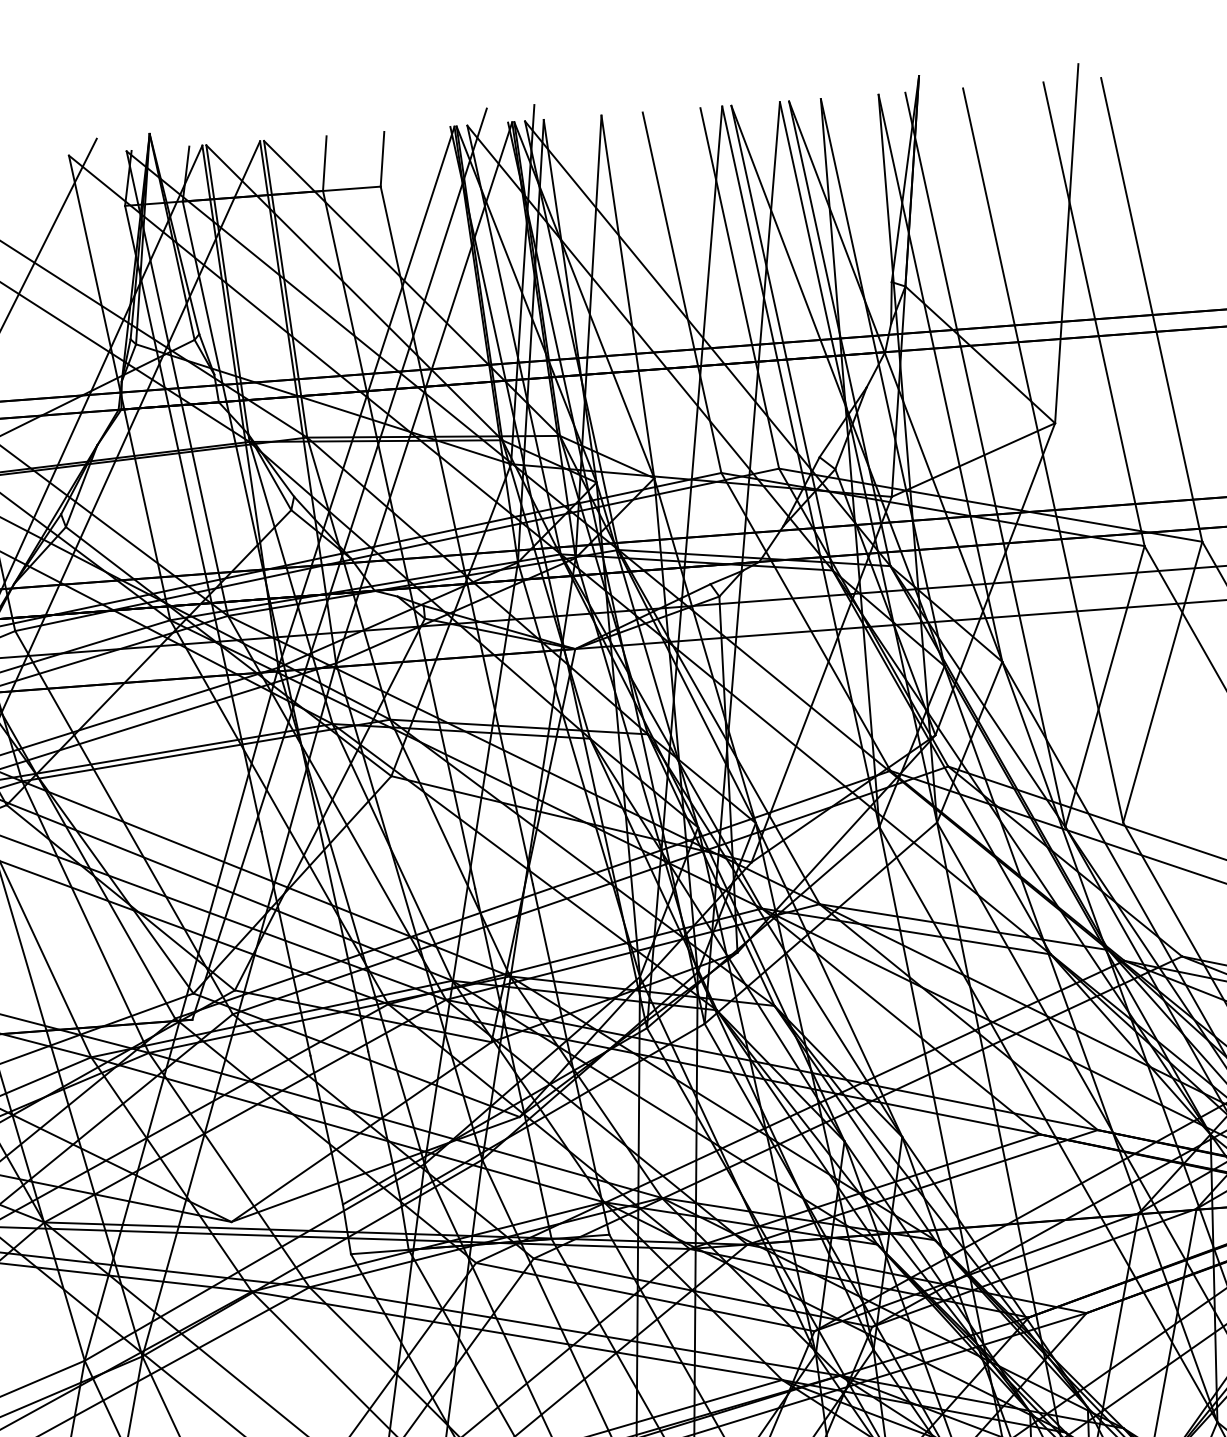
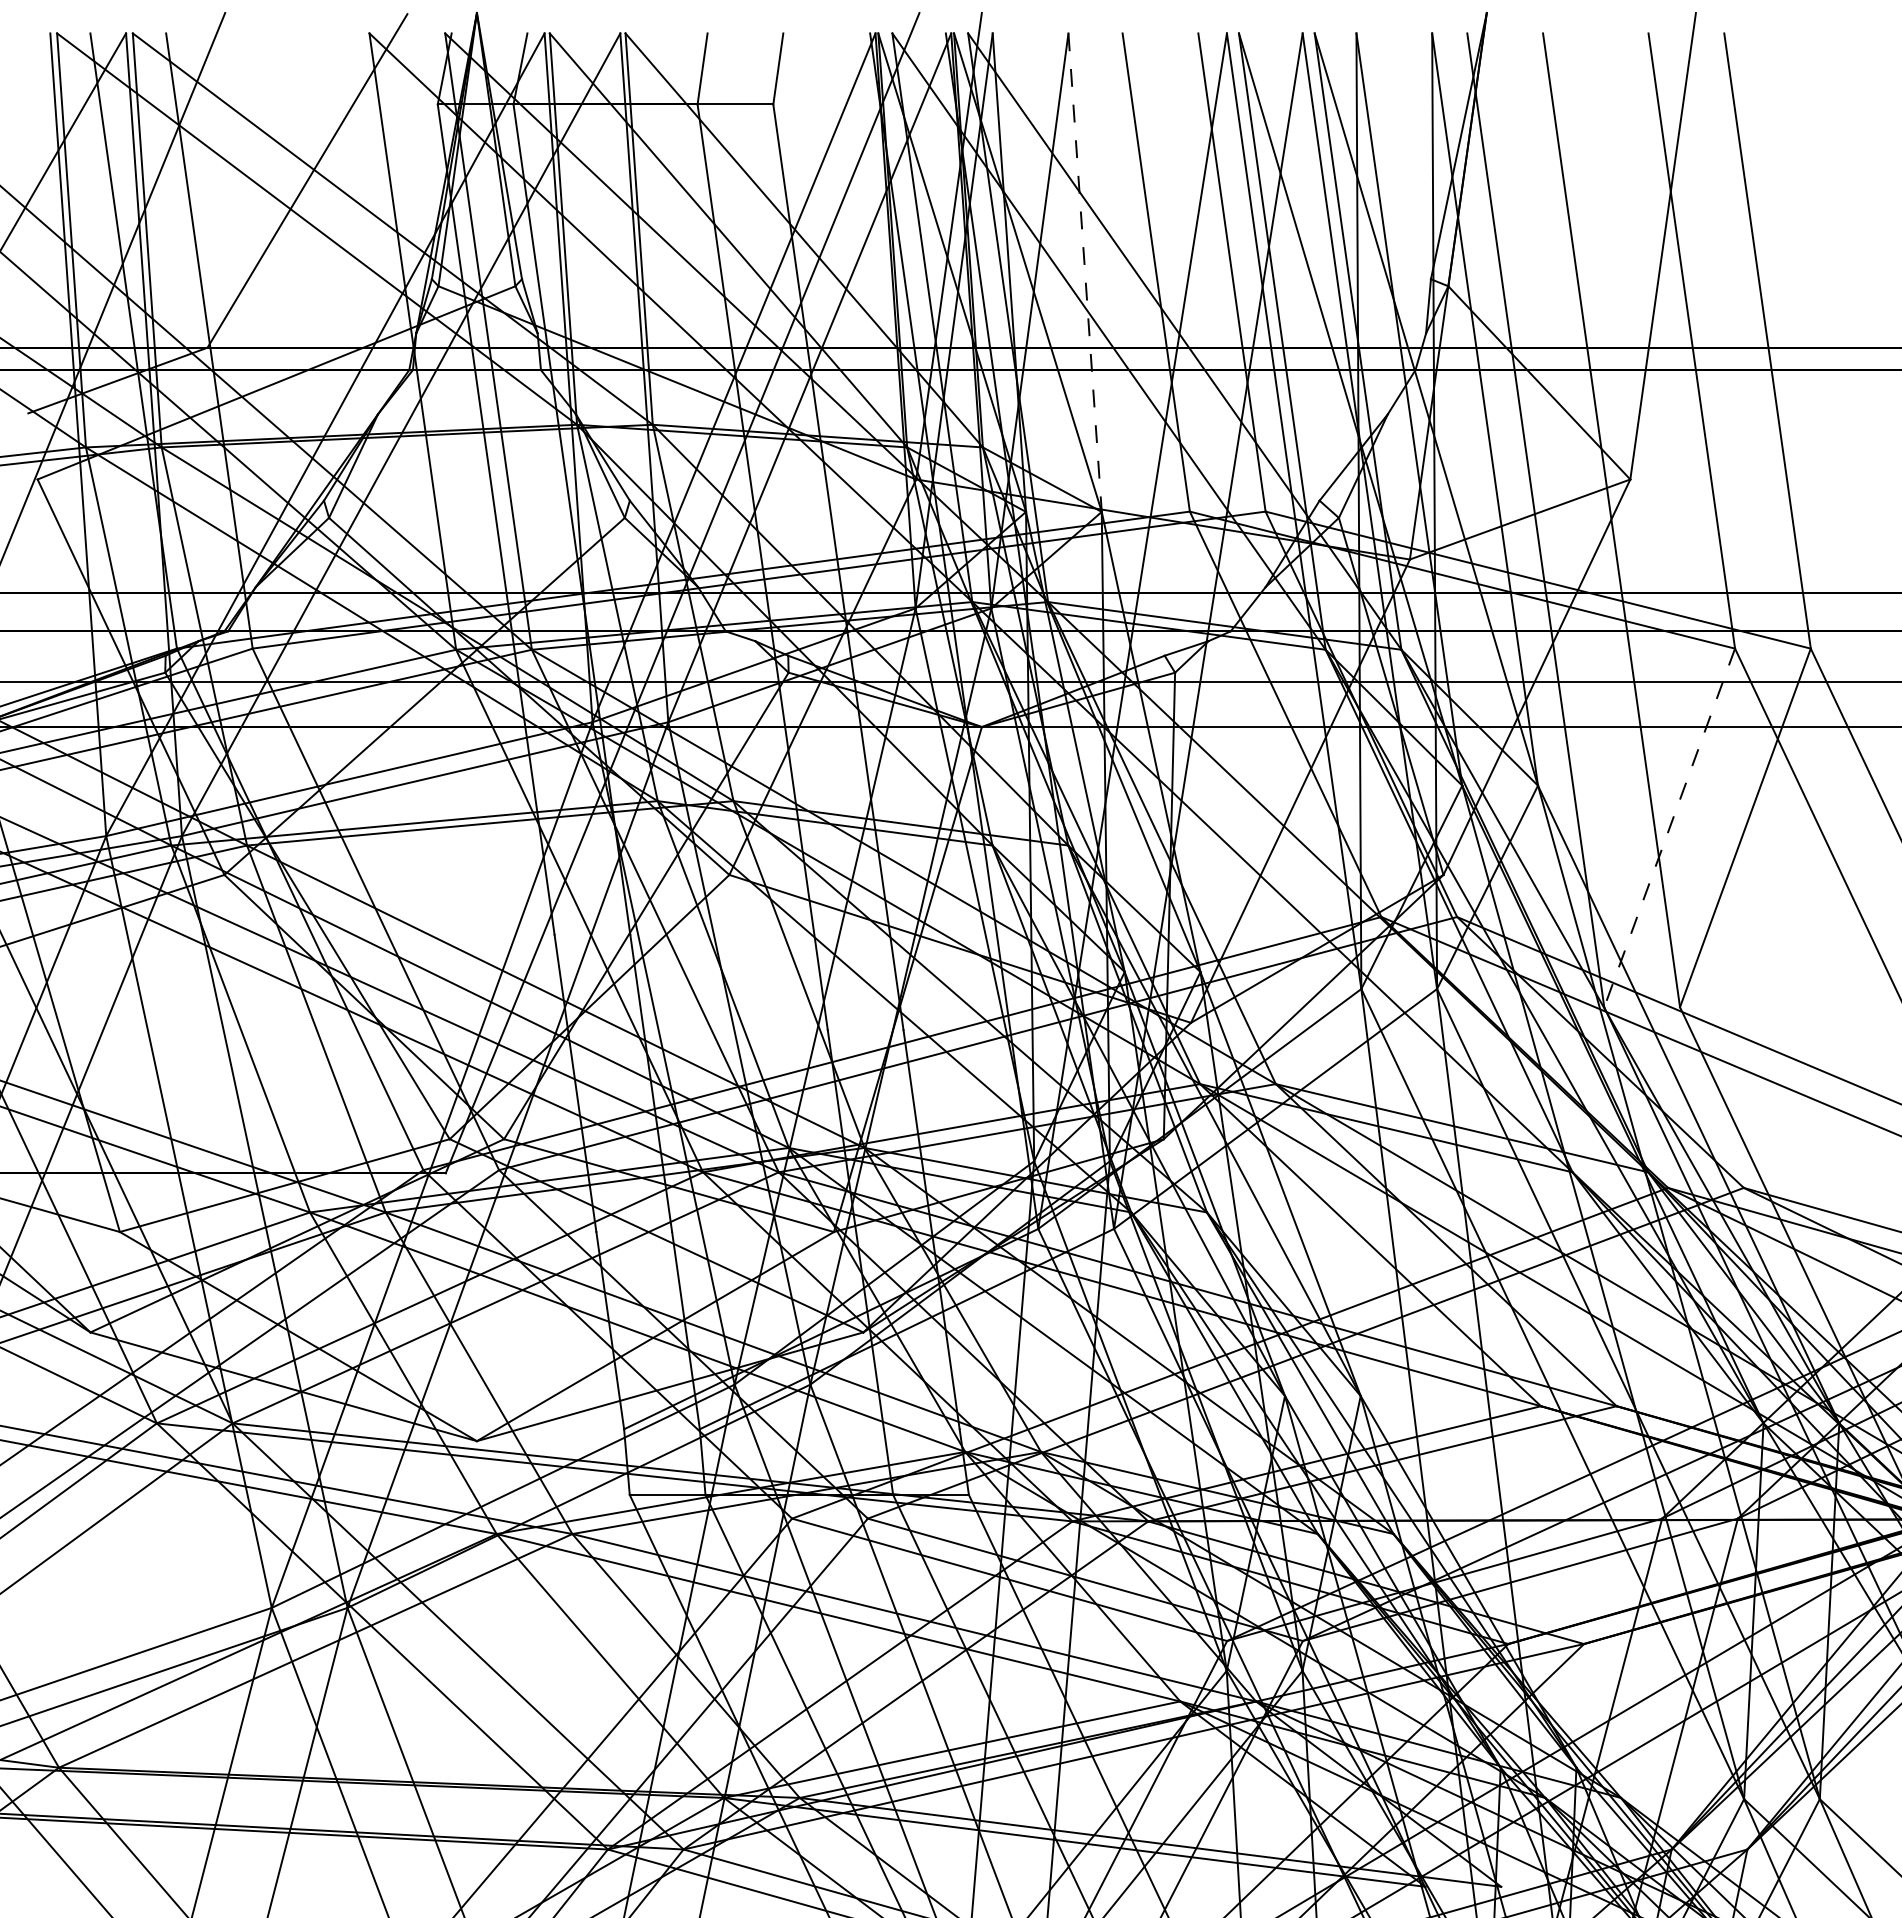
line: (628, 296) -> (1085, 272), solid -> dashed
line: (1104, 686) -> (1669, 827), solid -> dashed

